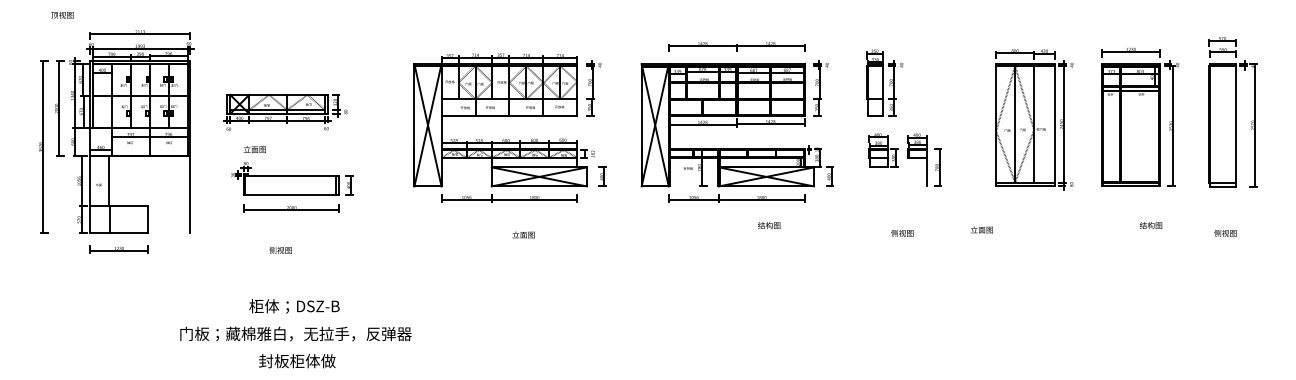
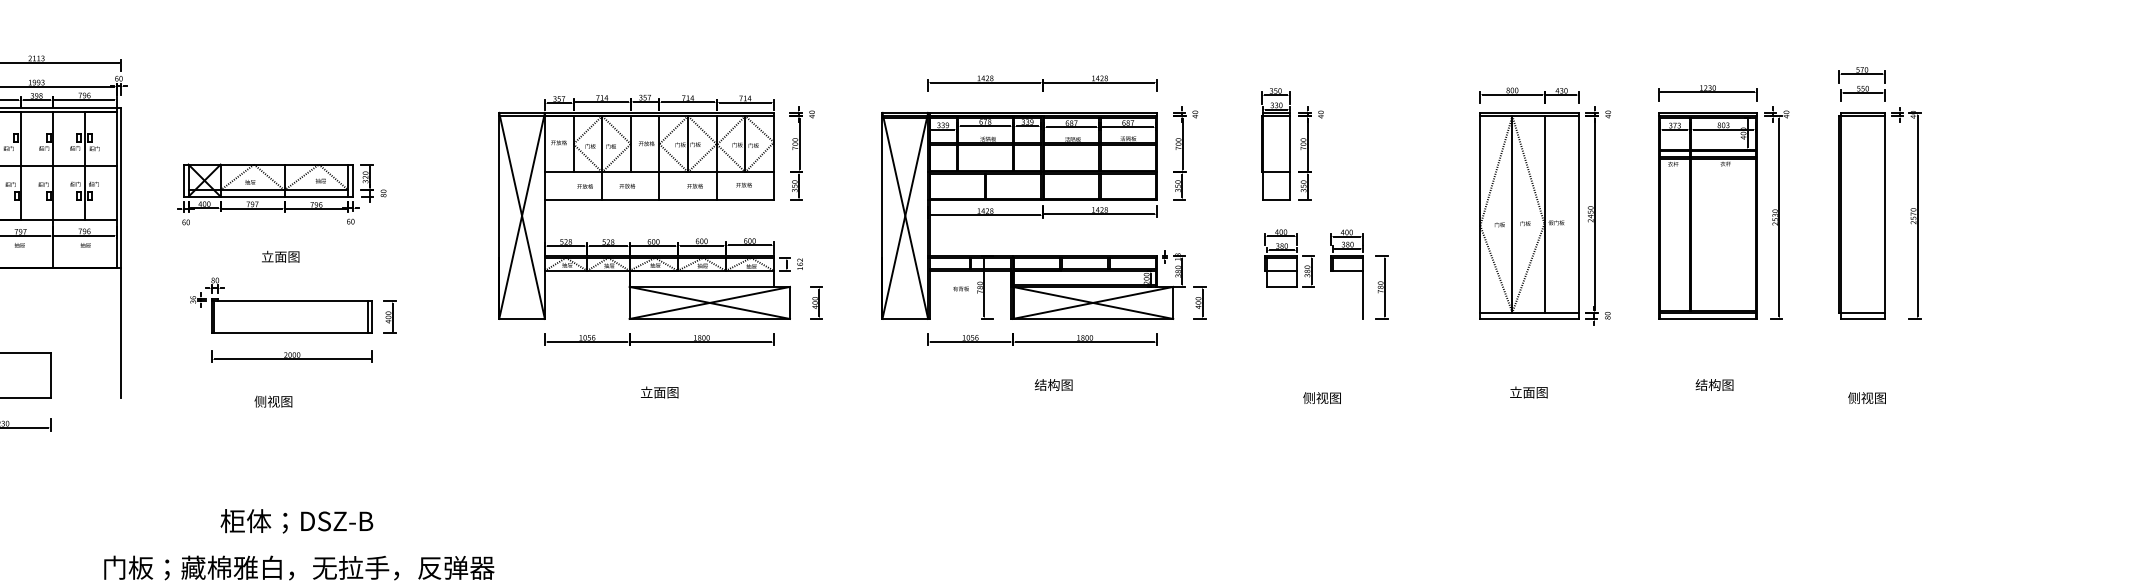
text: (254, 149) -> (280, 256), moved
text: (769, 225) -> (1054, 384), moved
text: (1151, 225) -> (1715, 384), moved
text: (981, 229) -> (1528, 391), moved
text: (523, 234) -> (659, 391), moved
text: (280, 250) -> (273, 401), moved

